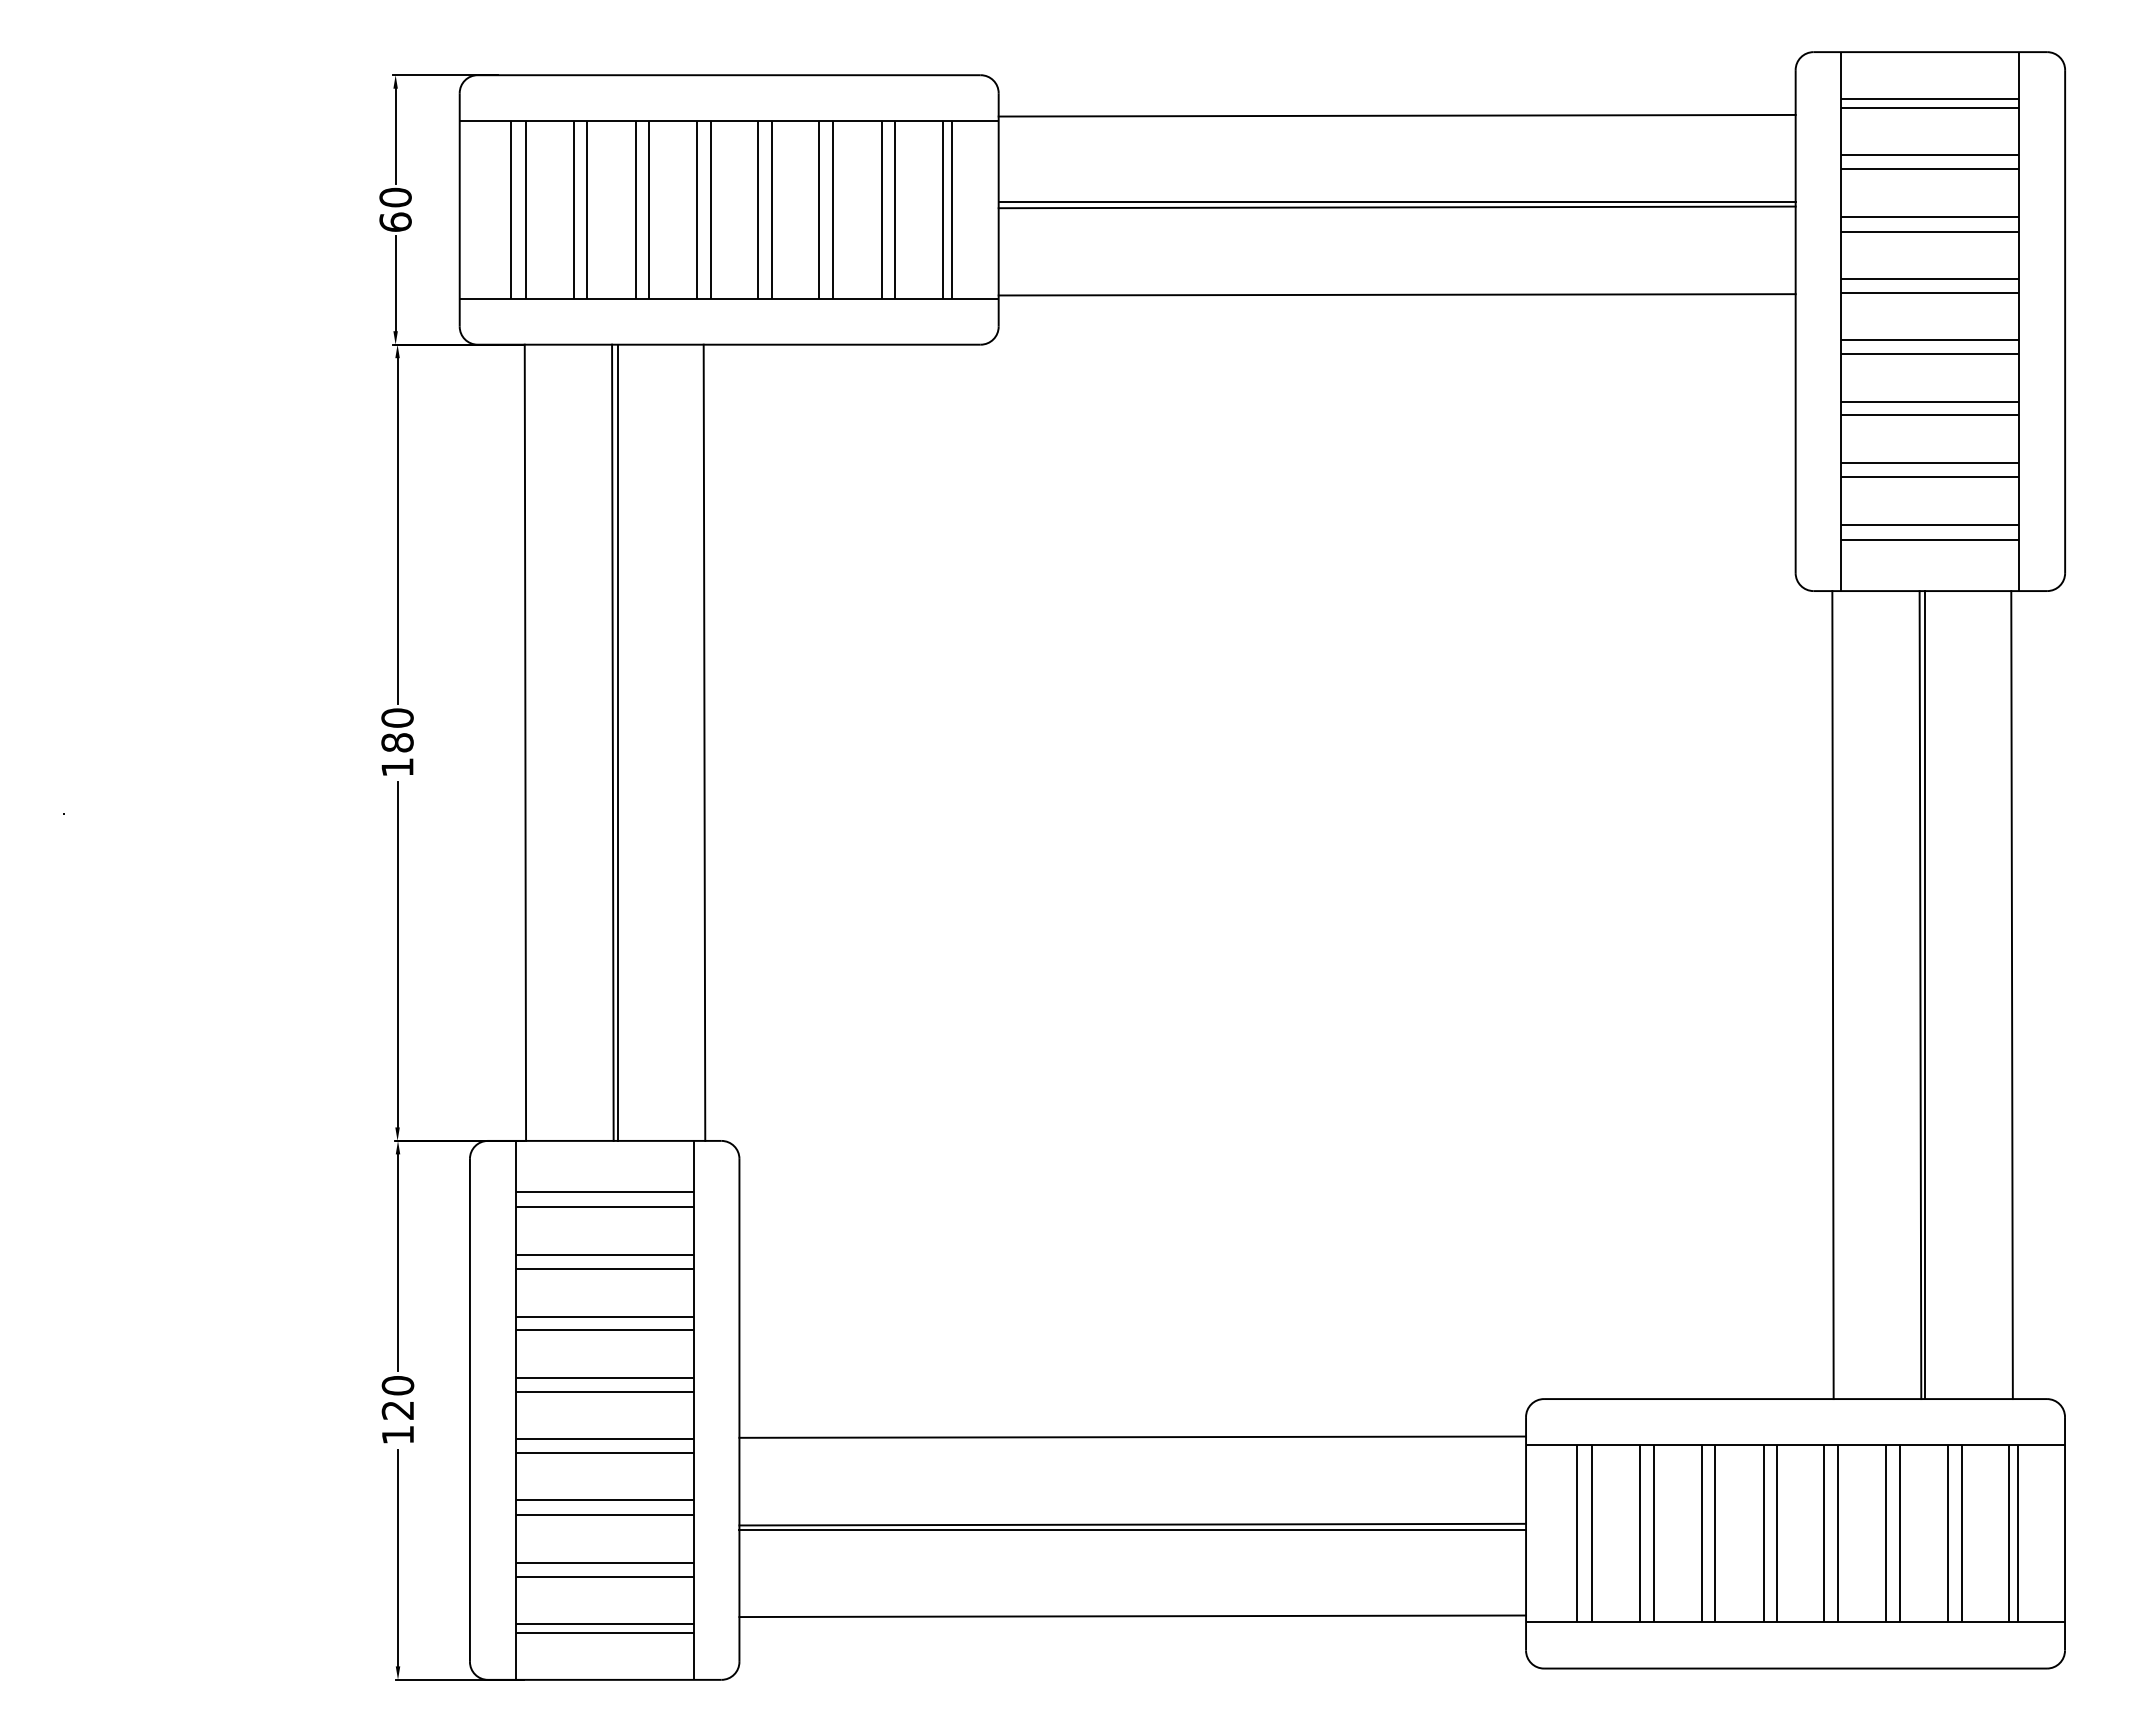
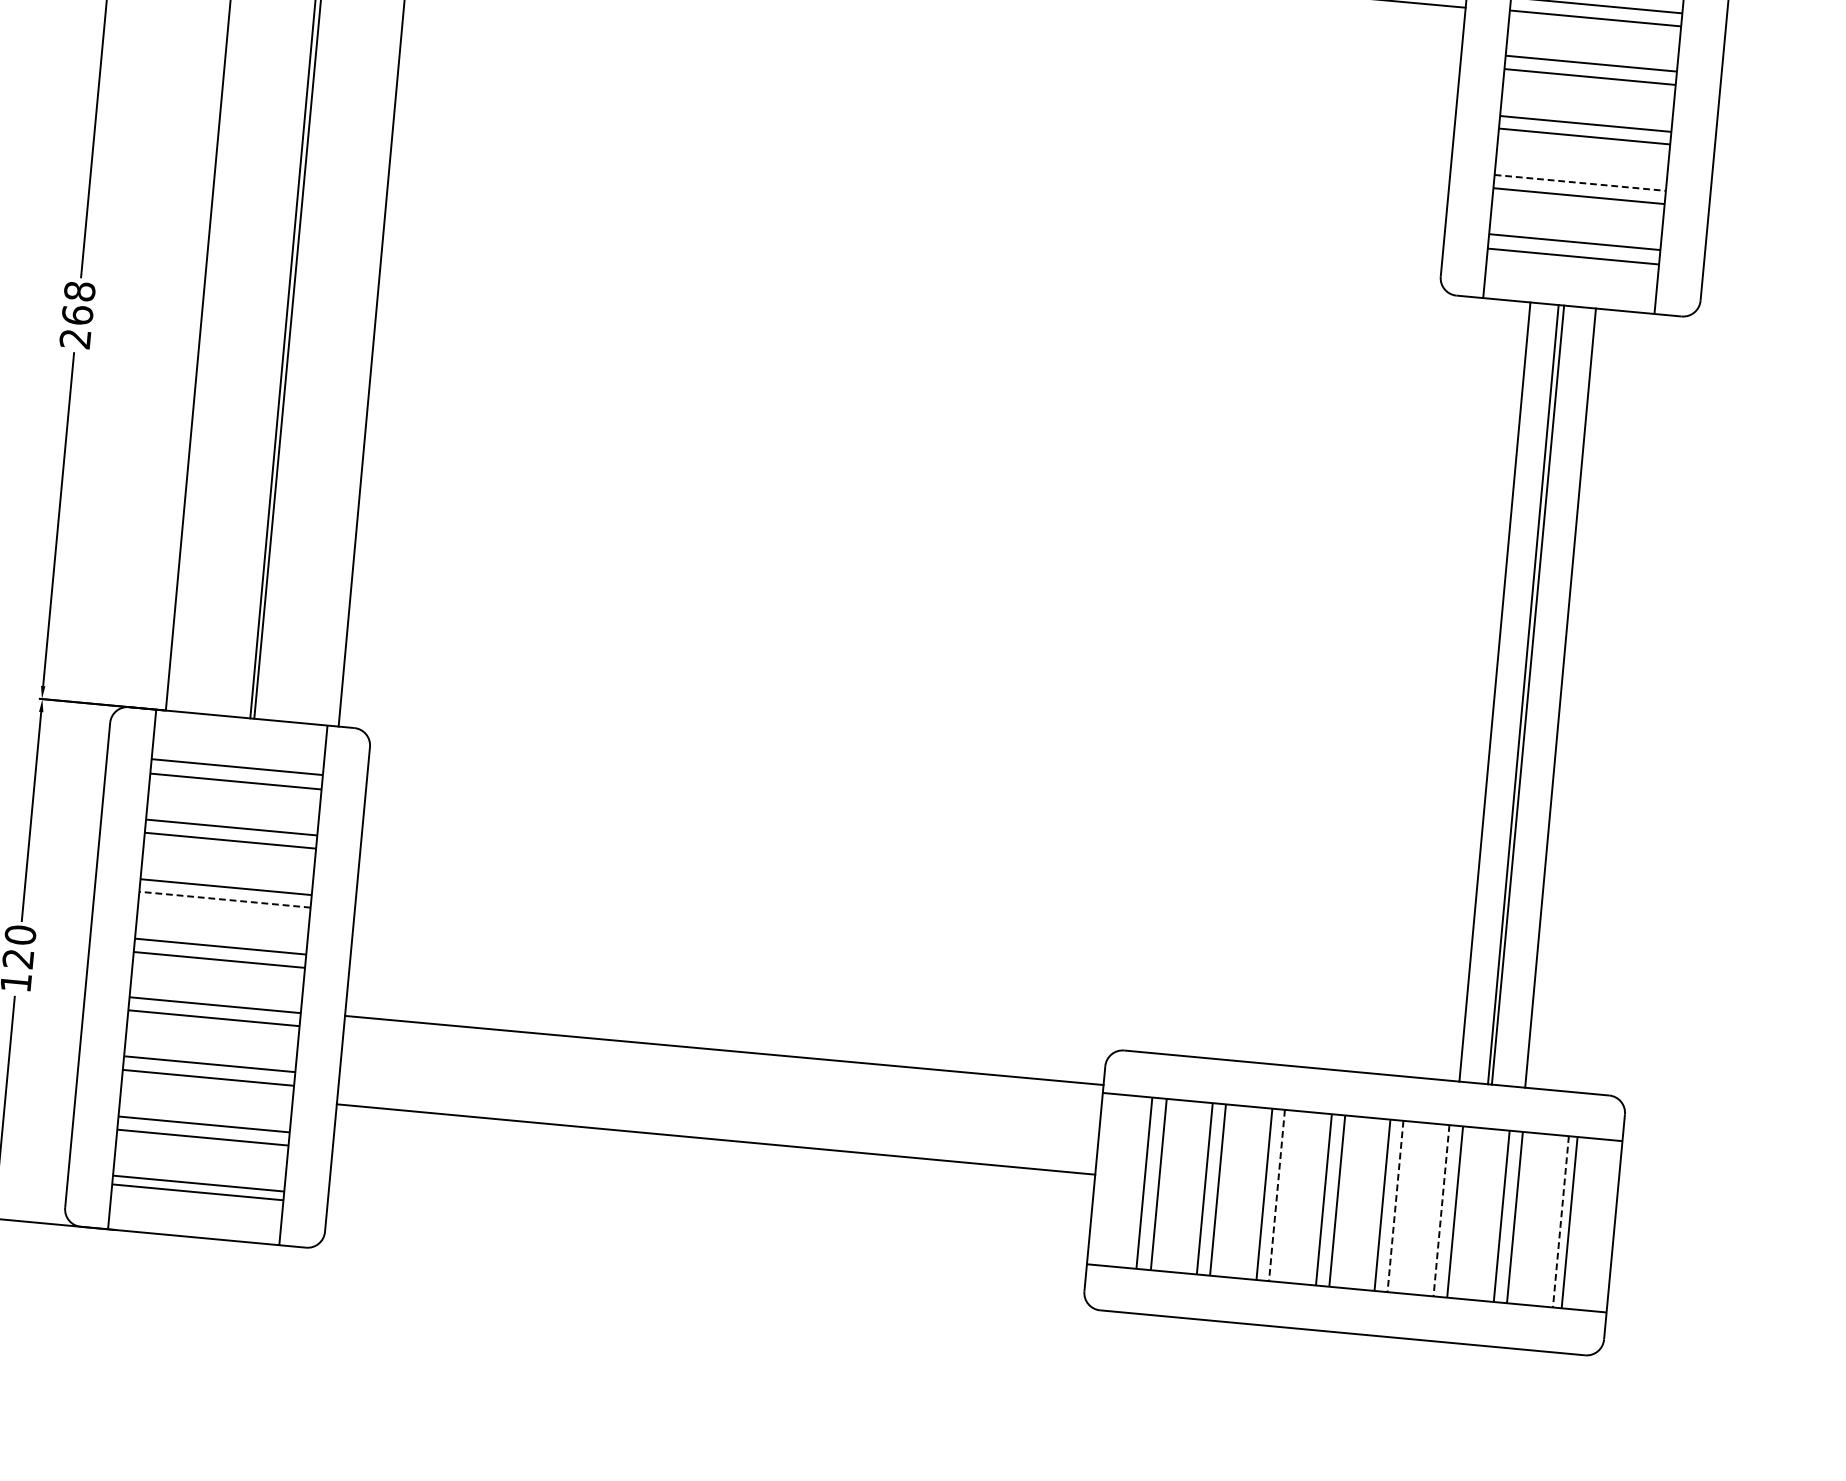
line: (1930, 463) -> (1580, 183), solid -> dashed
text: (397, 742) -> (77, 314), 180 -> 268
line: (1832, 995) -> (1494, 692), moved
line: (2011, 995) -> (1559, 698), moved
line: (604, 1329) -> (224, 899), solid -> dashed
line: (1132, 1524) -> (716, 1134), removed
line: (1714, 1533) -> (1276, 1195), solid -> dashed
line: (1837, 1533) -> (1395, 1206), solid -> dashed
line: (1885, 1533) -> (1441, 1210), solid -> dashed
line: (2009, 1533) -> (1561, 1221), solid -> dashed
line: (1132, 1616) -> (708, 1223), removed

